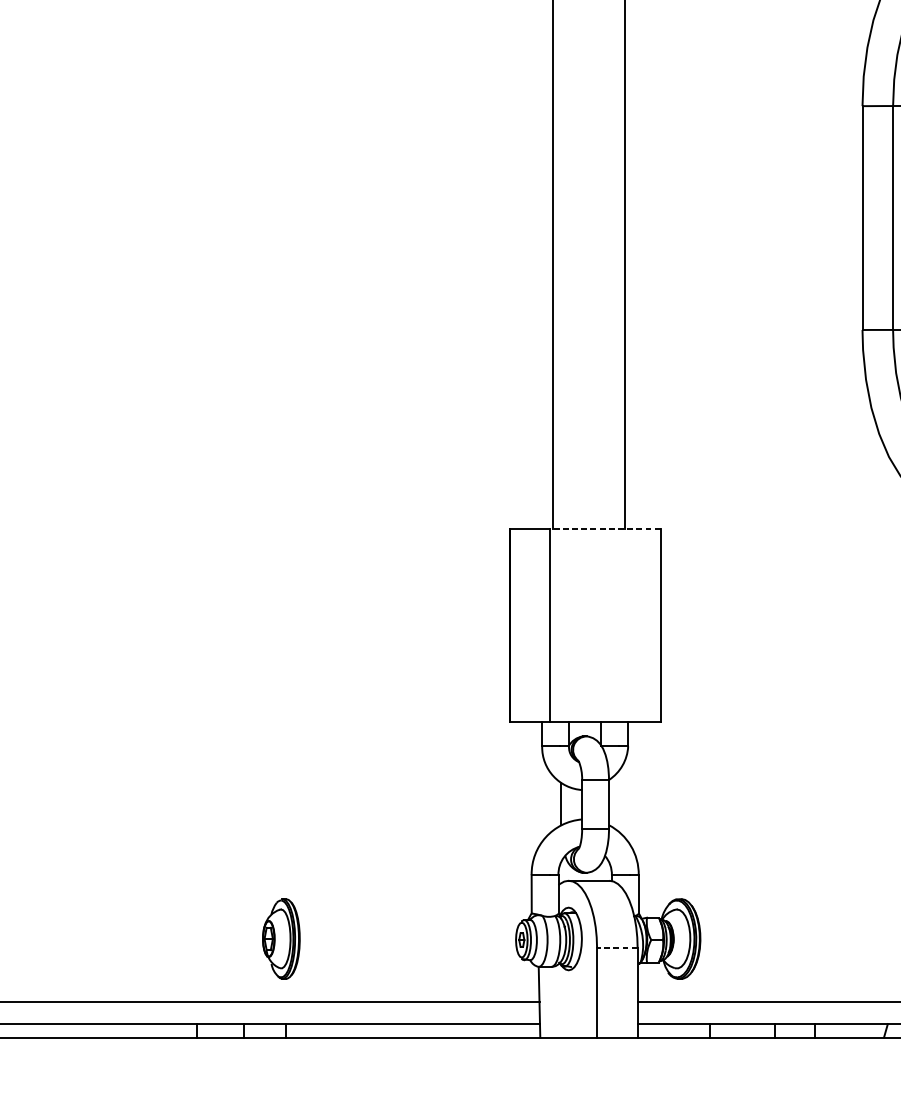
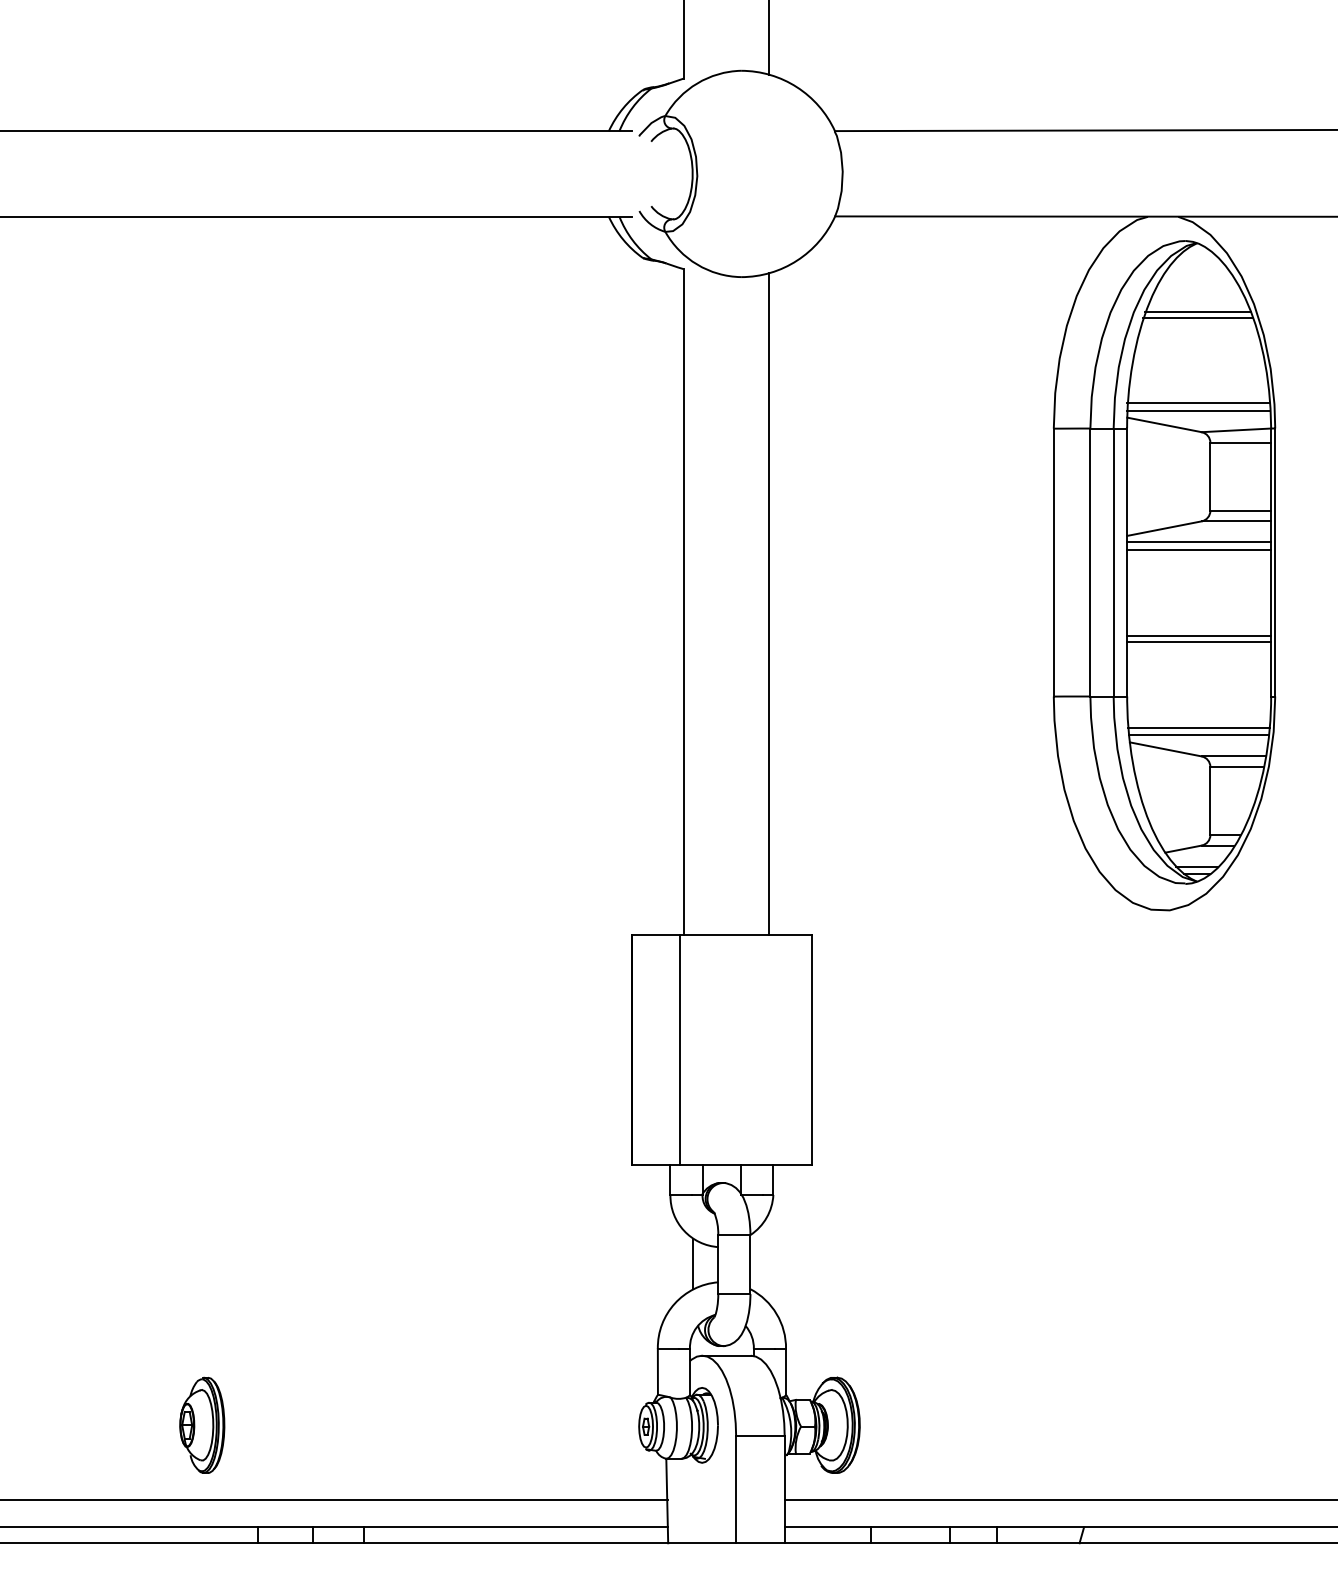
line: (604, 528) -> (745, 934), dashed -> solid
part: (281, 938) -> (202, 1424), moved
line: (616, 948) -> (759, 1436), dashed -> solid

